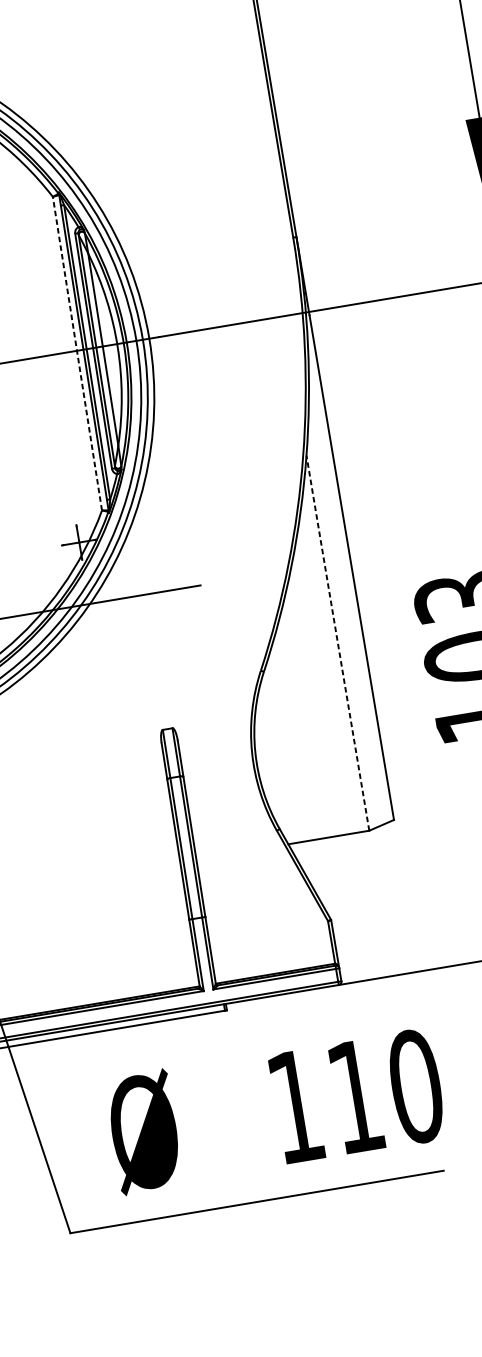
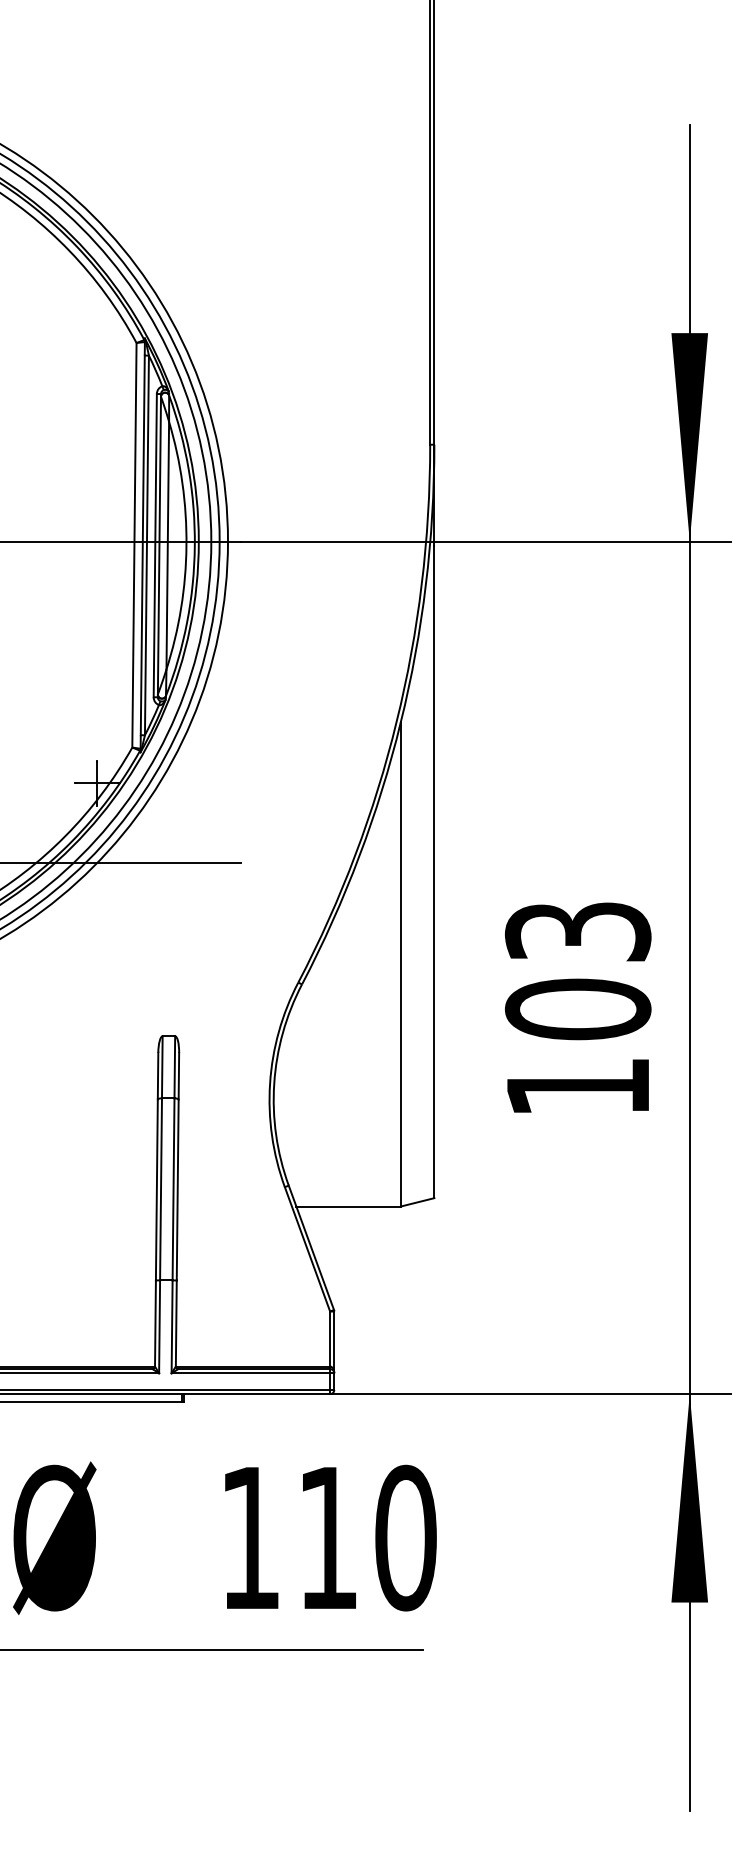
line: (77, 353) -> (134, 544), dashed -> solid
line: (338, 642) -> (401, 963), dashed -> solid

